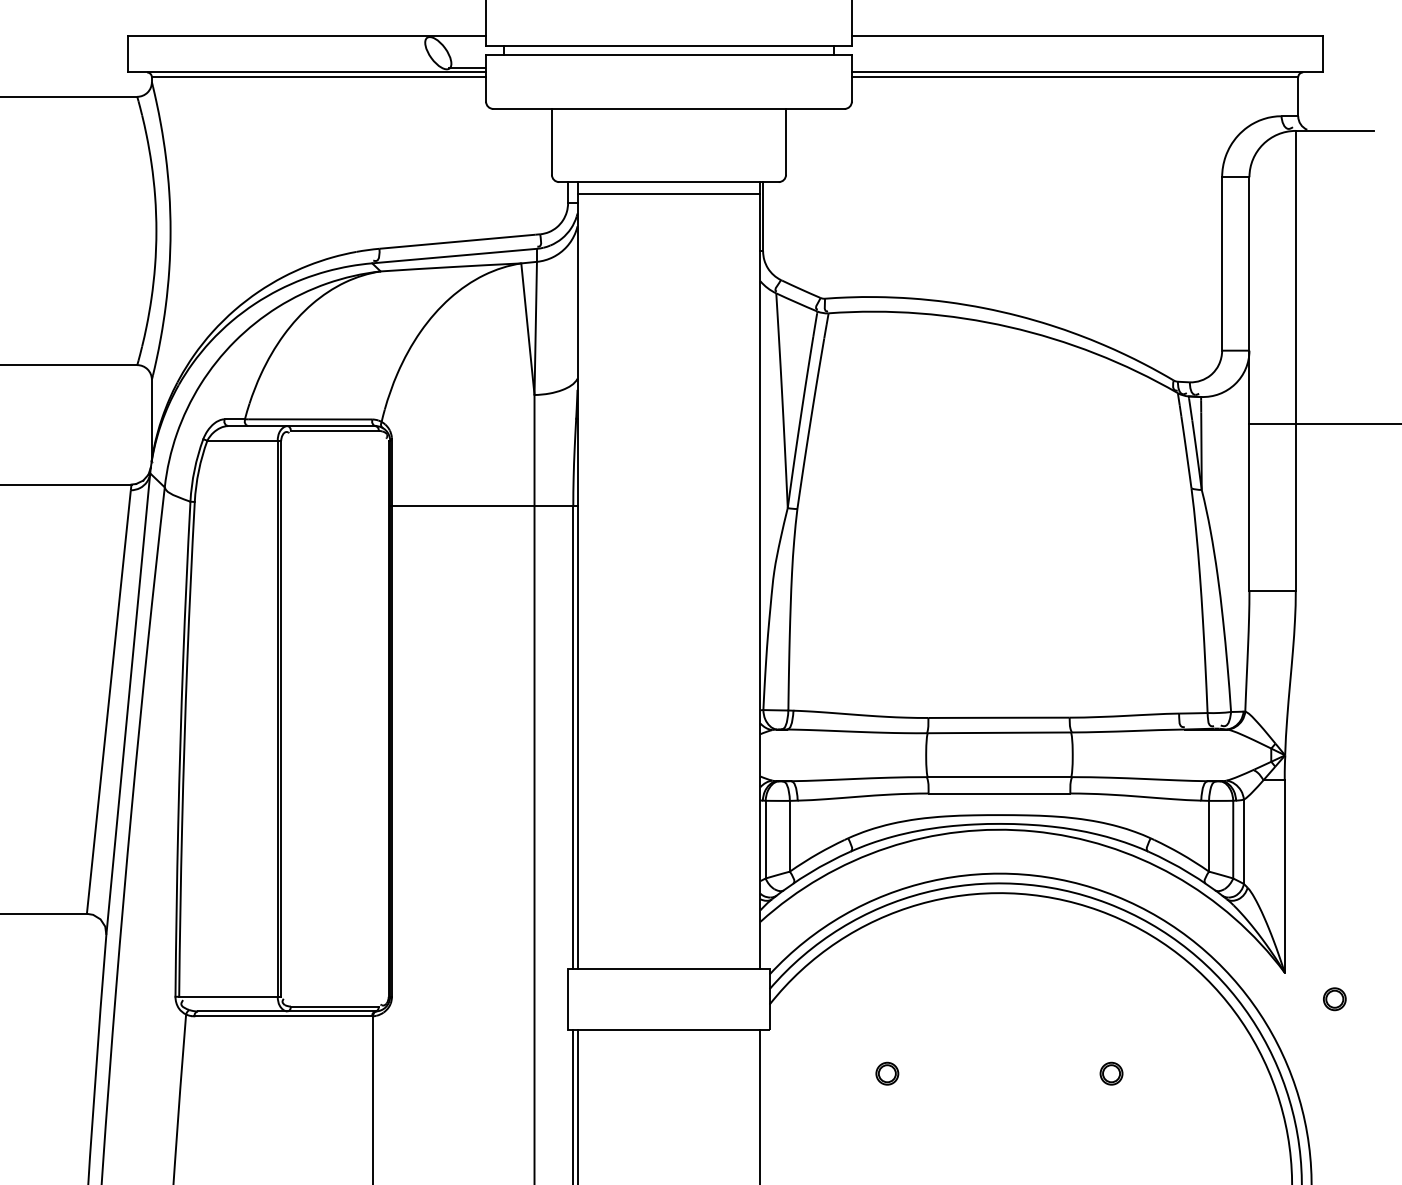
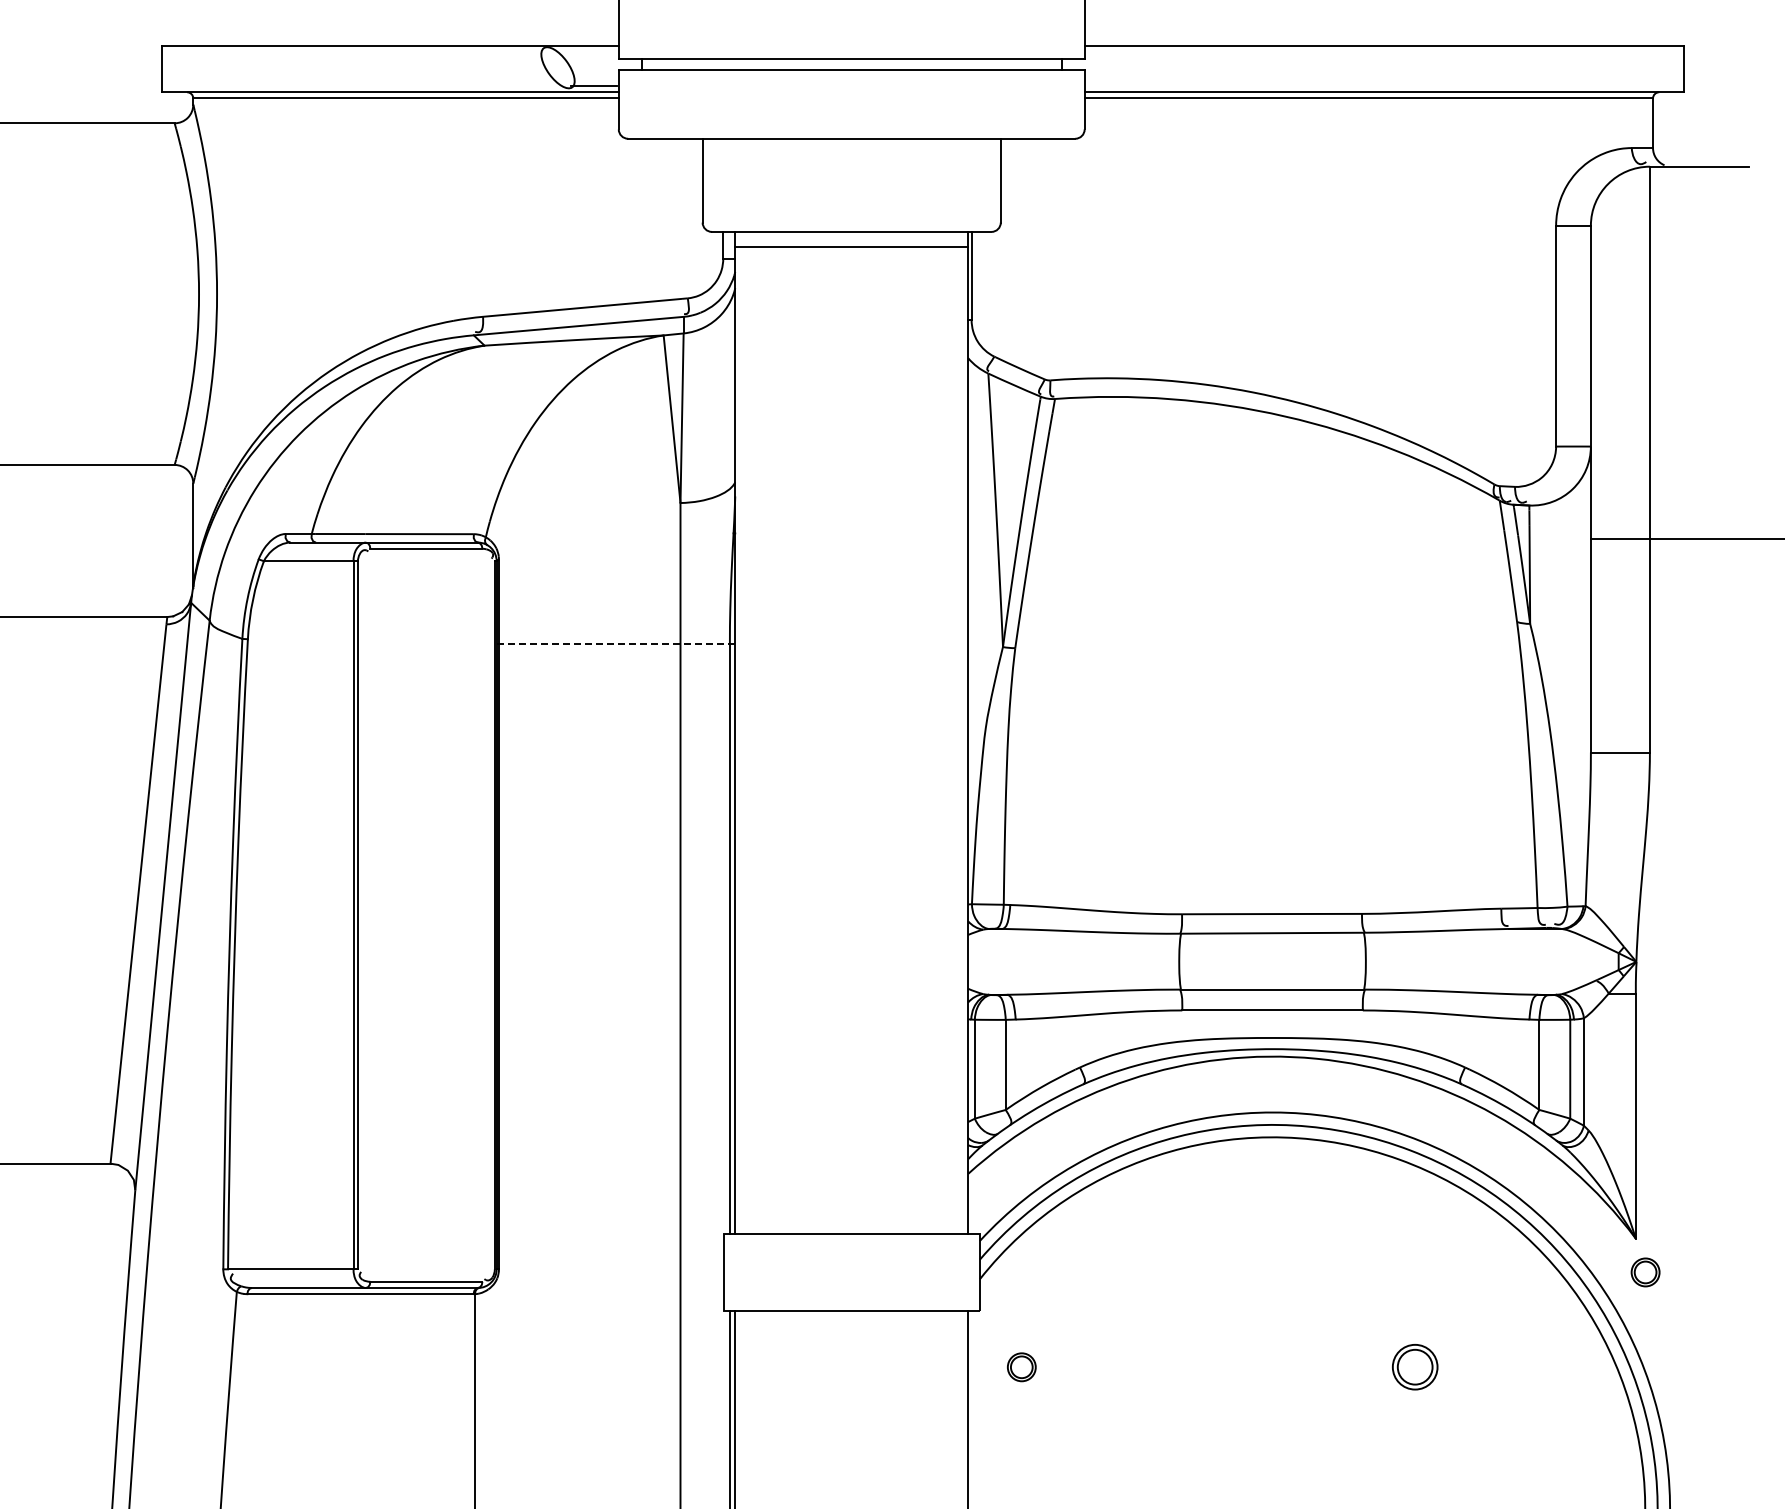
line: (484, 506) -> (616, 644), solid -> dashed
part: (1334, 999) -> (1645, 1272), moved
part: (887, 1073) -> (1021, 1367), moved
part: (1111, 1073) -> (1415, 1367), size x1.6

